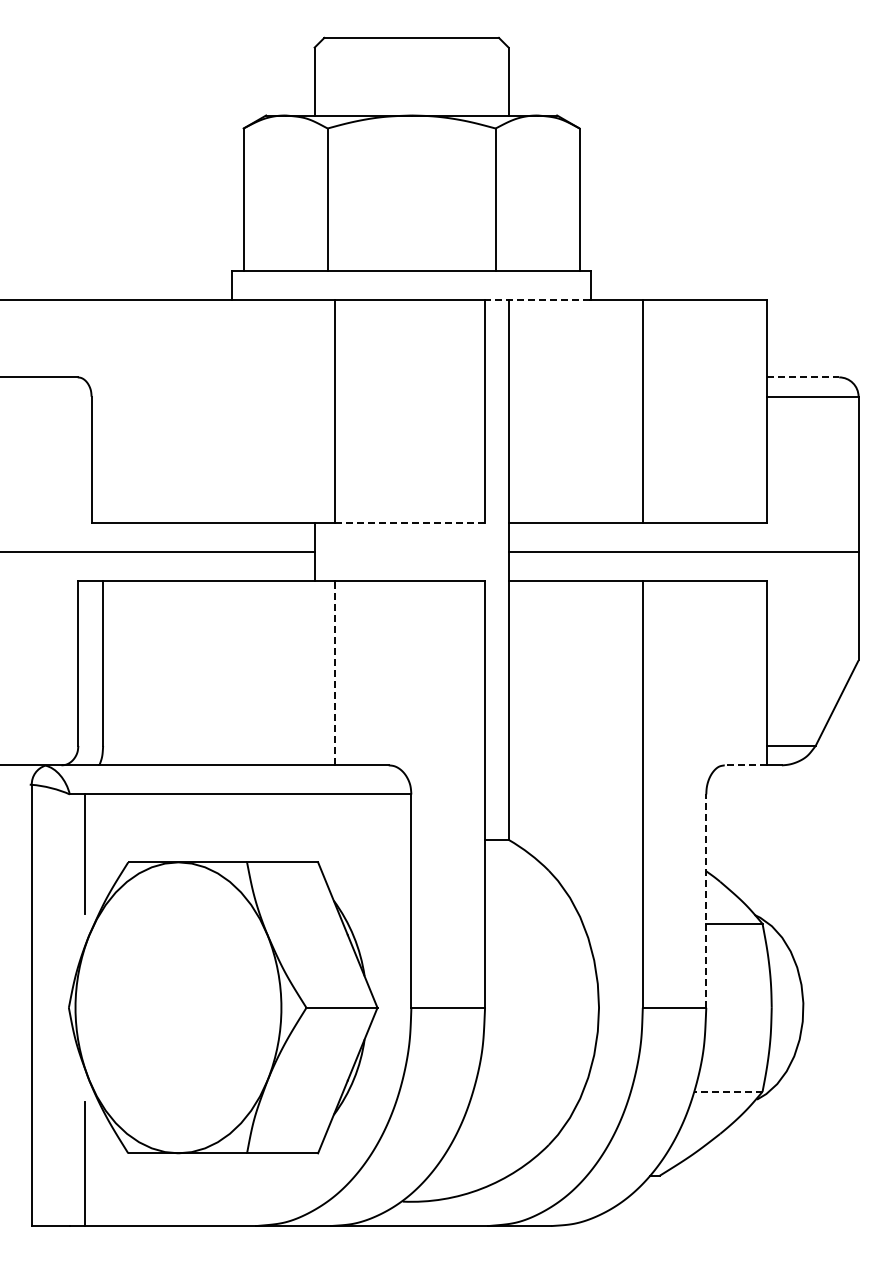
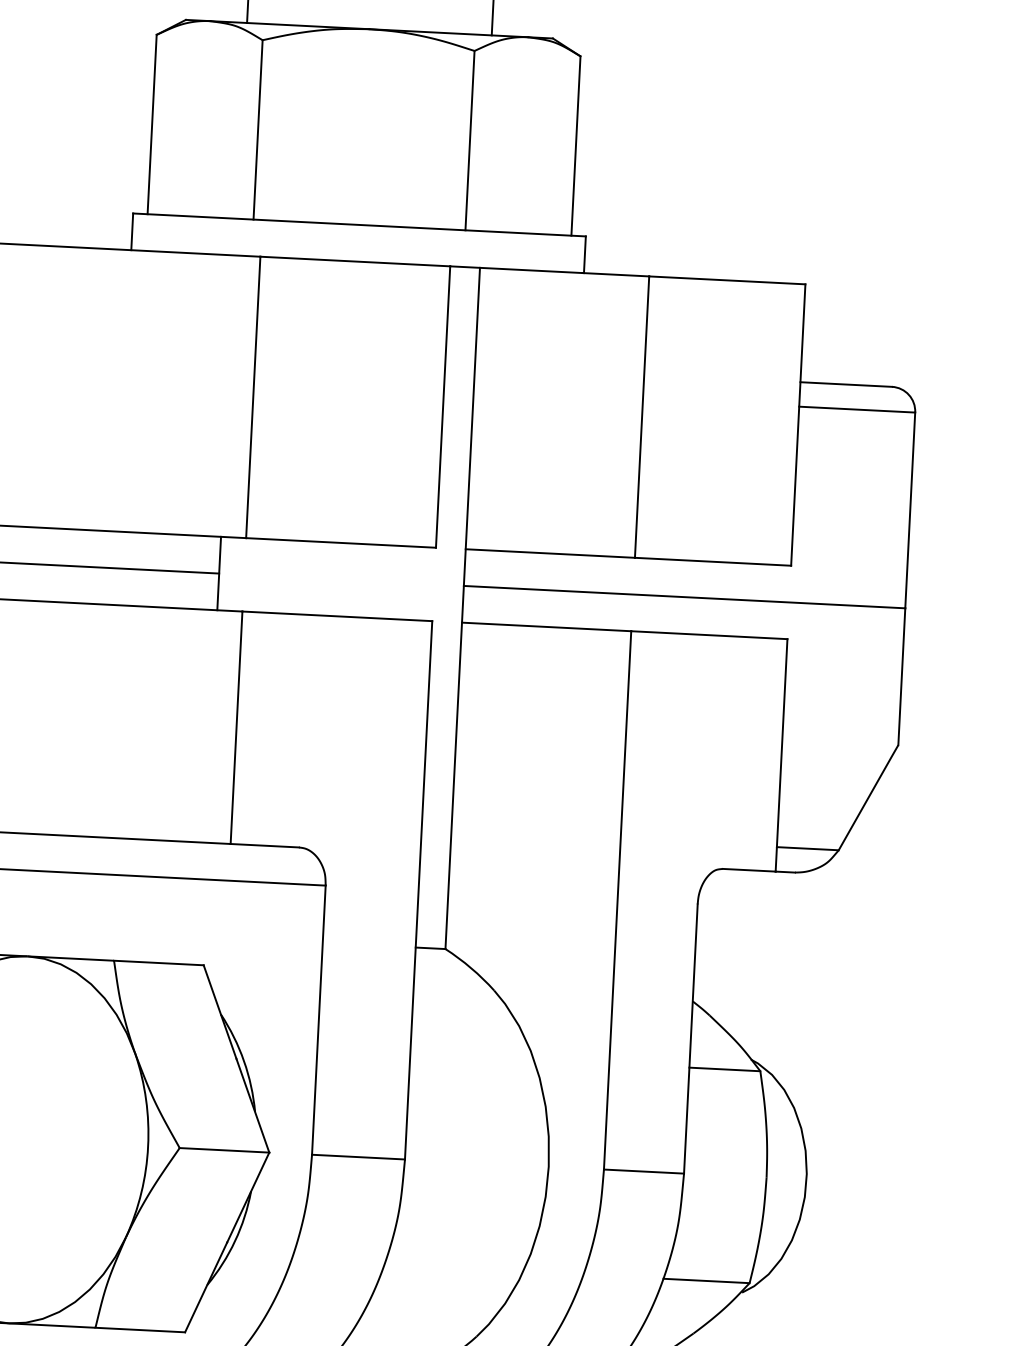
line: (537, 299) -> (516, 269), dashed -> solid
line: (803, 377) -> (846, 384), dashed -> solid
line: (409, 522) -> (340, 542), dashed -> solid
line: (334, 672) -> (236, 726), dashed -> solid
line: (745, 765) -> (748, 870), dashed -> solid
line: (706, 901) -> (691, 1039), dashed -> solid
line: (727, 1091) -> (705, 1280), dashed -> solid

